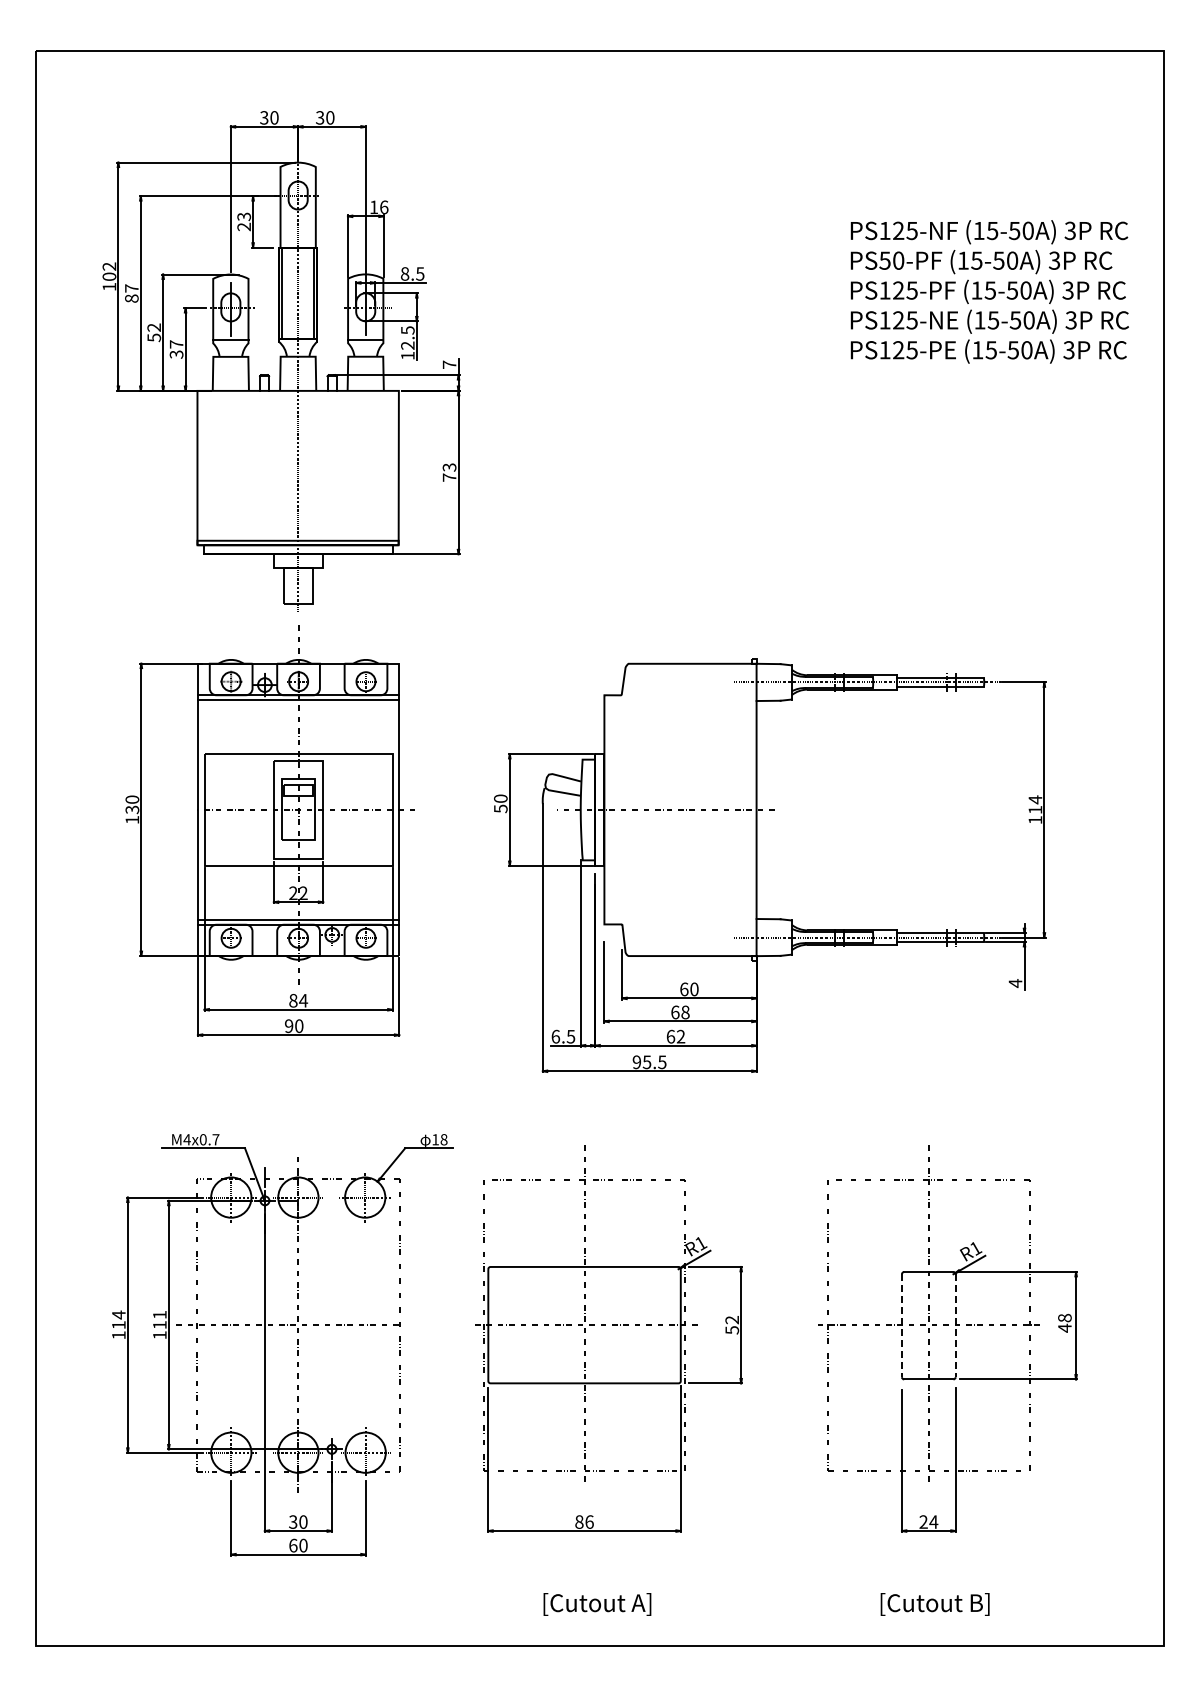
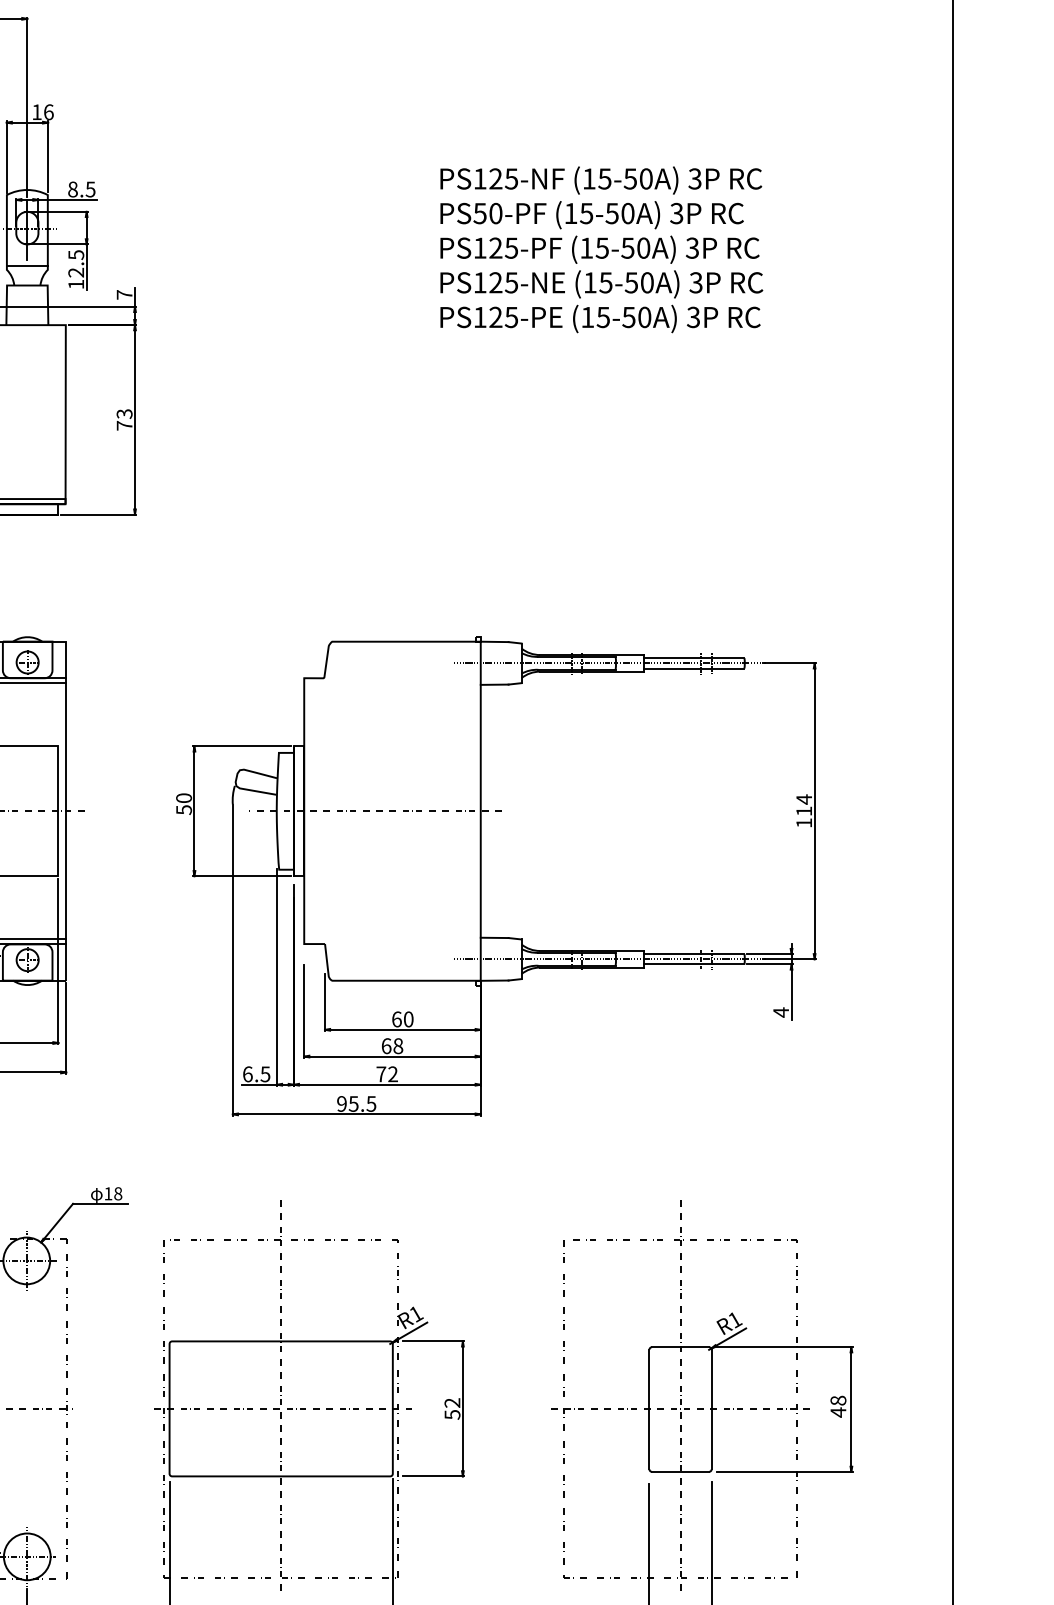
text: (989, 291) -> (601, 249), moved
text: (670, 1036) -> (380, 1074), 62 -> 72
line: (901, 1326) -> (648, 1410), dashed -> solid
line: (955, 1326) -> (711, 1410), dashed -> solid

